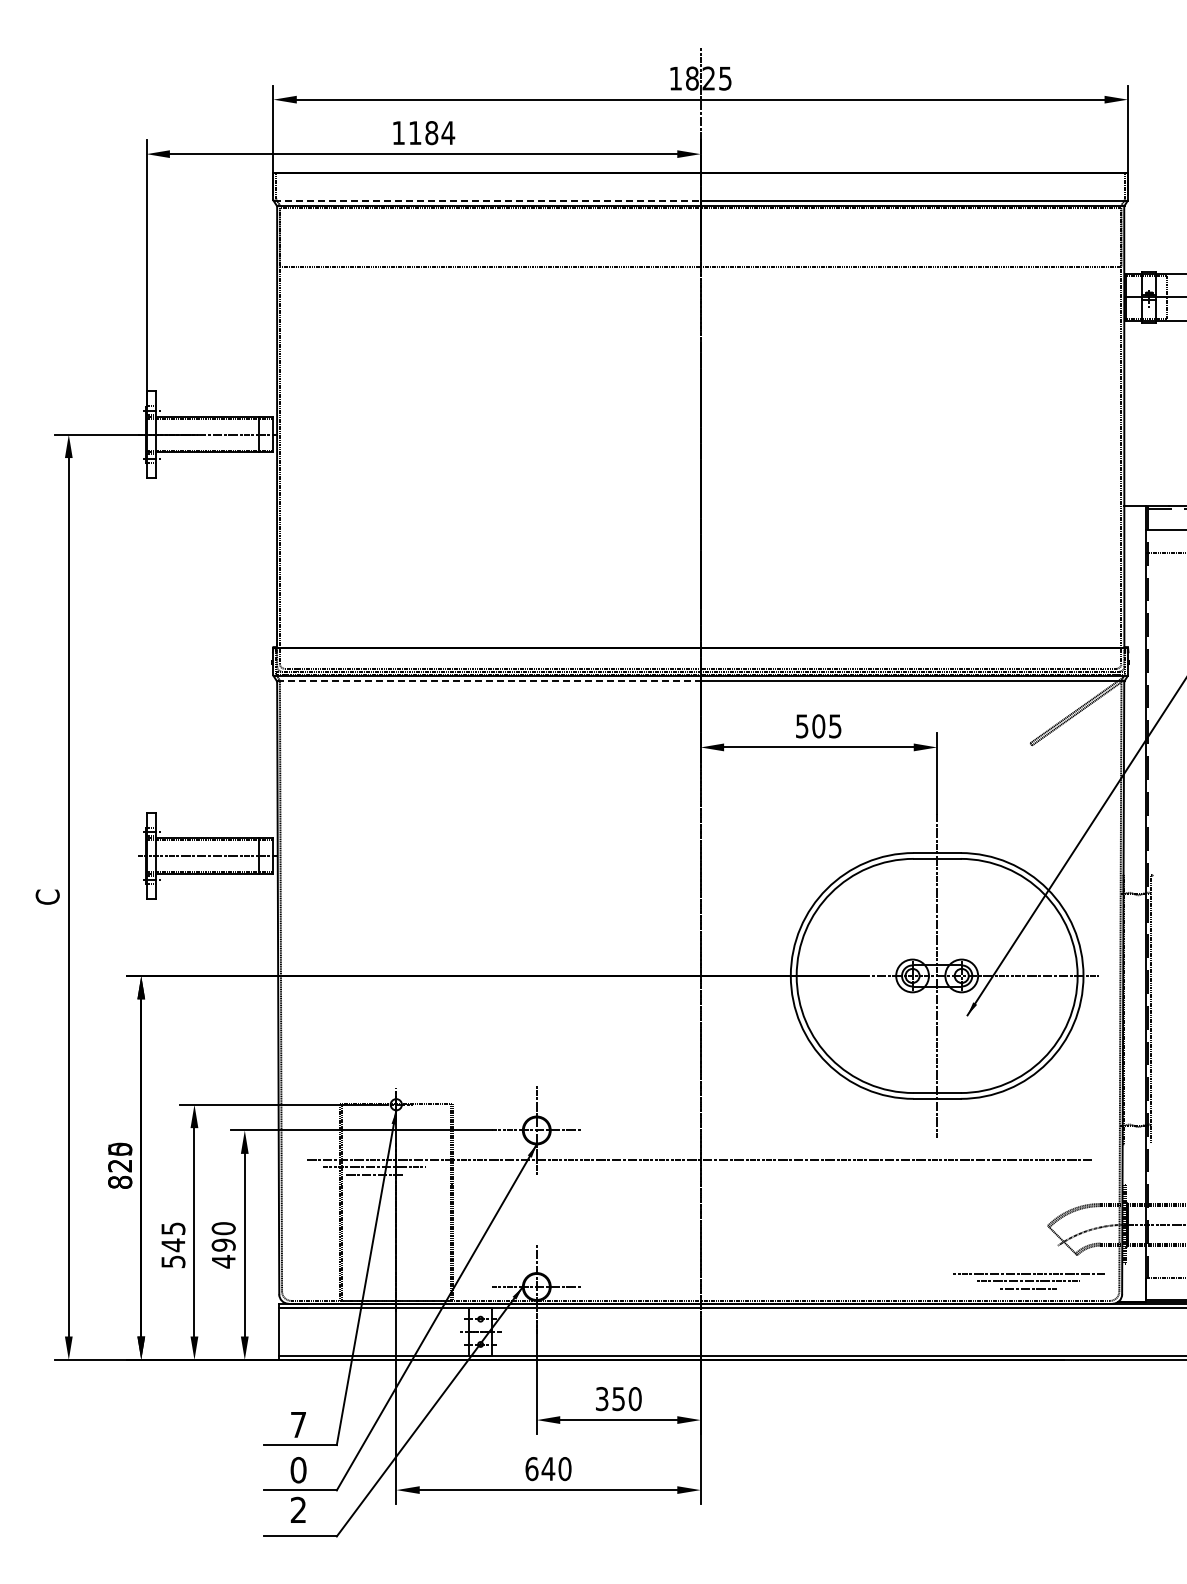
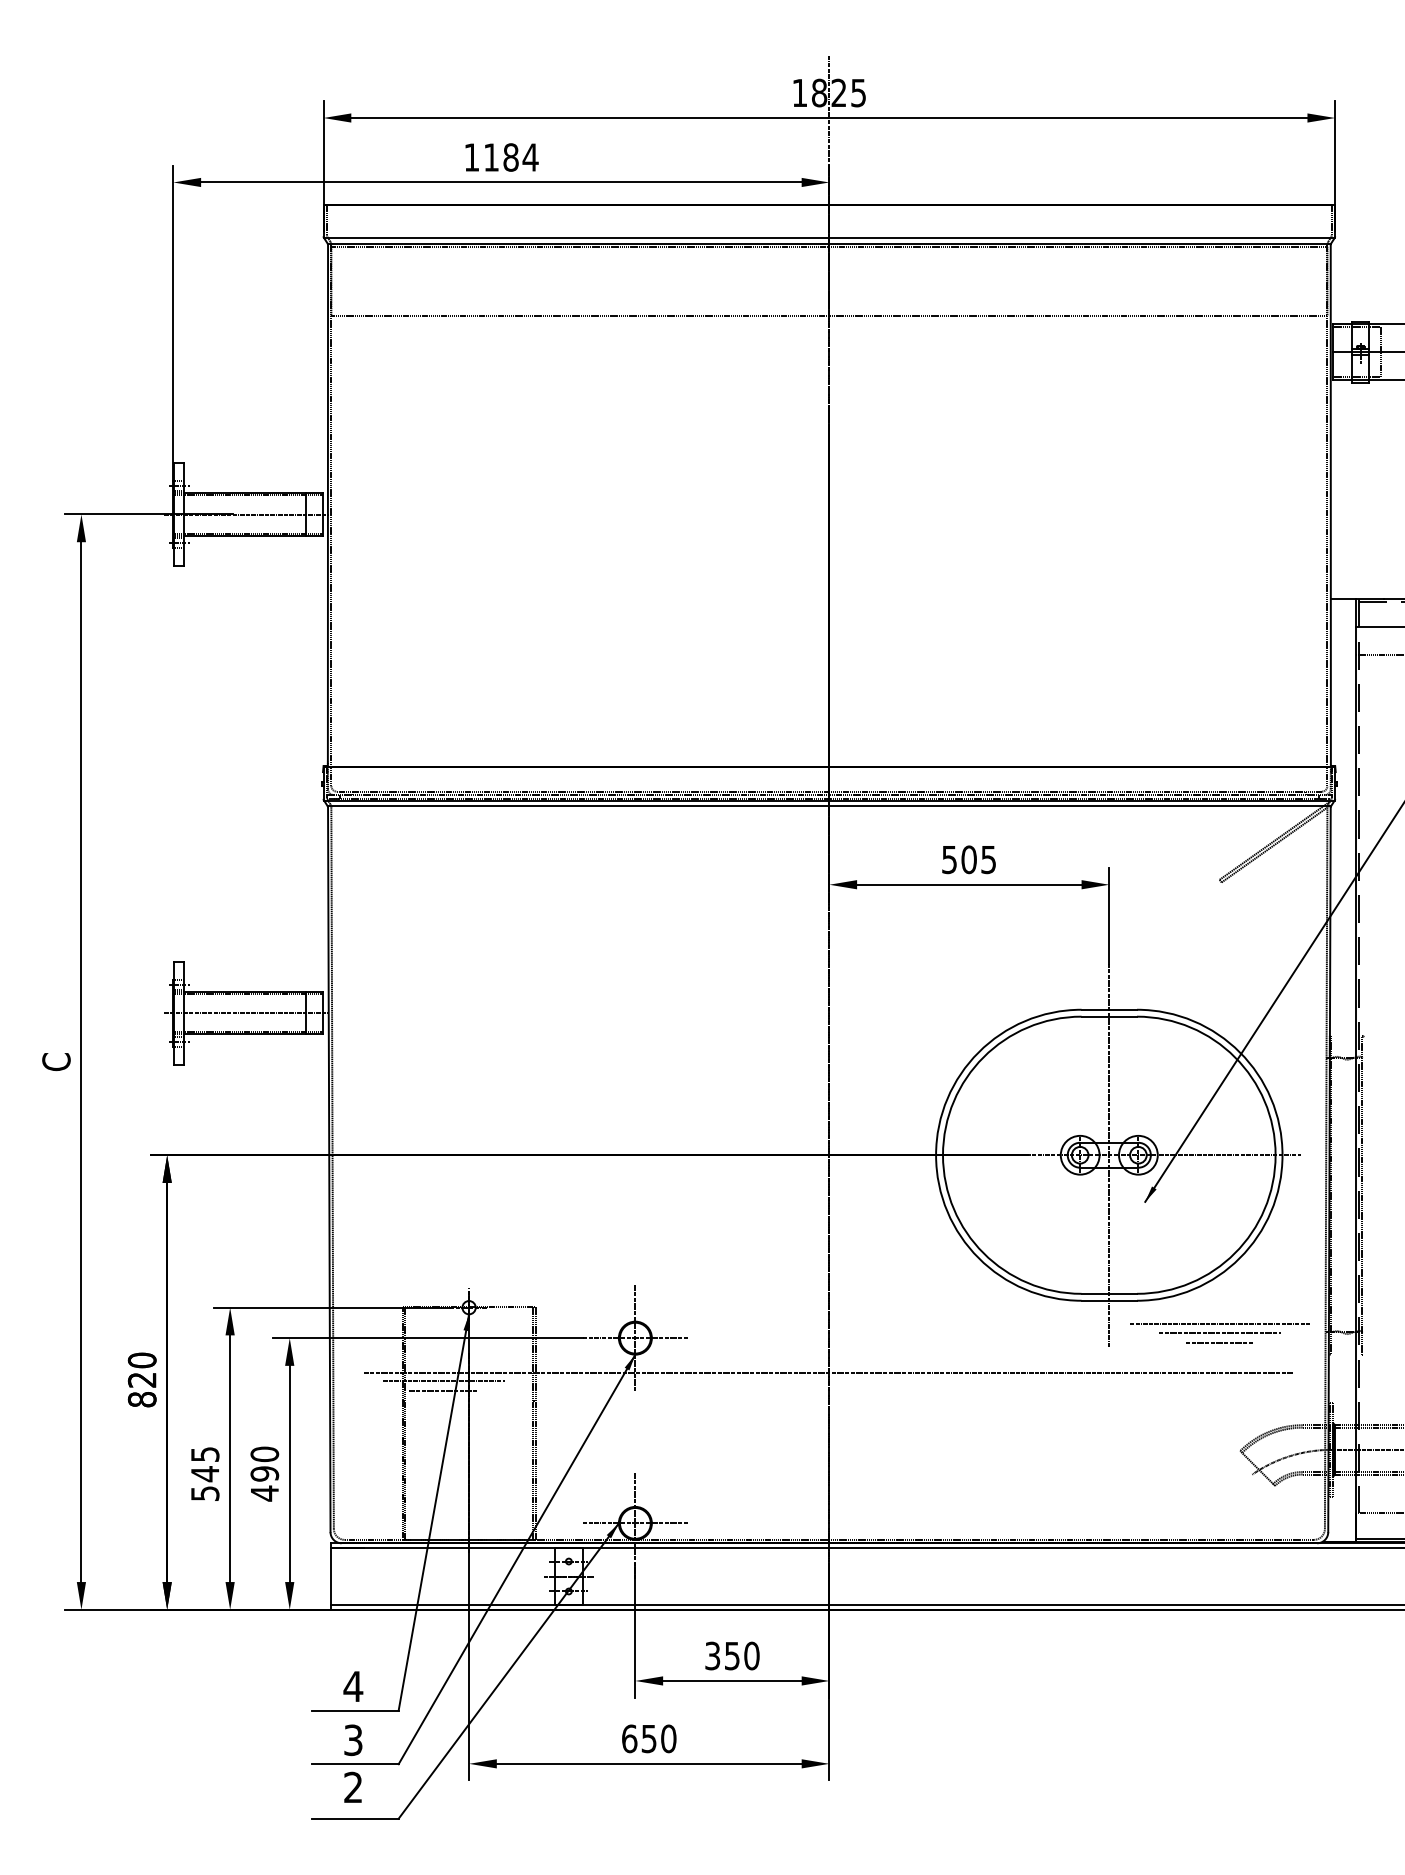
line: (487, 201) -> (577, 238), dashed -> solid
line: (488, 680) -> (578, 805), dashed -> solid
text: (120, 1148) -> (142, 1359), 825 -> 820
part: (1028, 1281) -> (1219, 1333), moved
text: (298, 1424) -> (353, 1686), 7 -> 4
text: (298, 1469) -> (353, 1739), 0 -> 3
text: (548, 1469) -> (649, 1739), 640 -> 650

